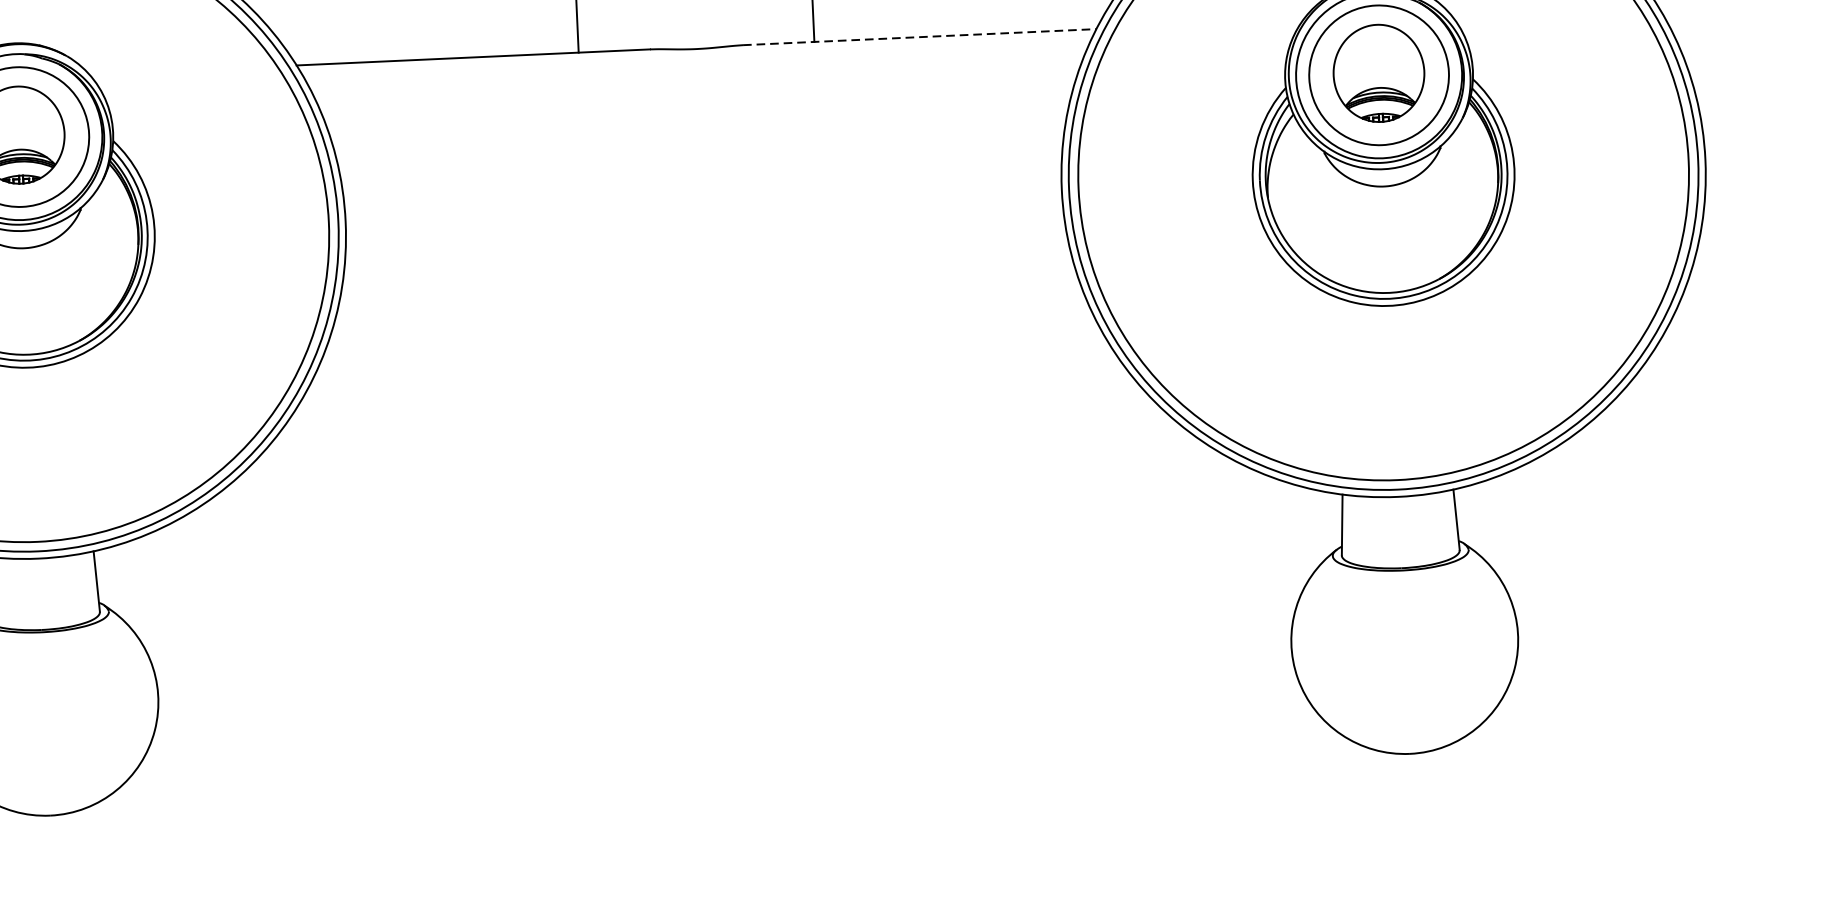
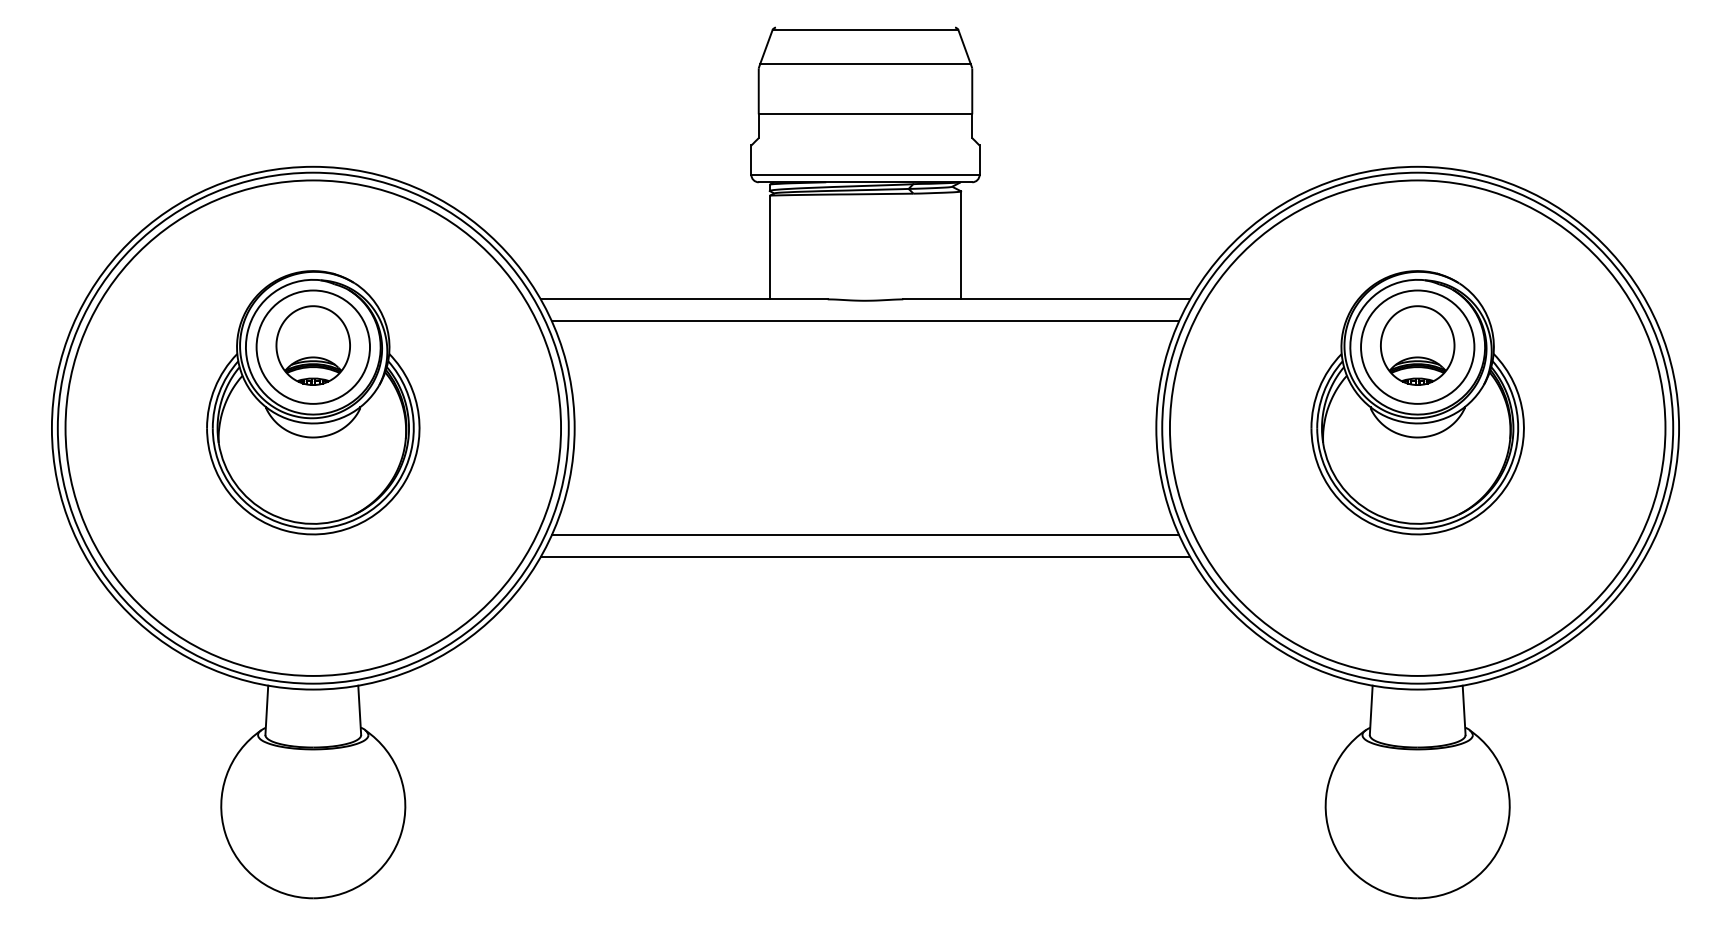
line: (920, 37) -> (1047, 299), dashed -> solid
line: (697, 74) -> (865, 321), added
line: (709, 336) -> (865, 534), added
line: (710, 365) -> (865, 557), added

